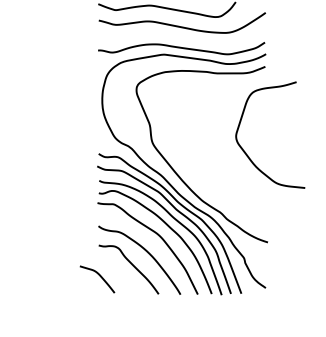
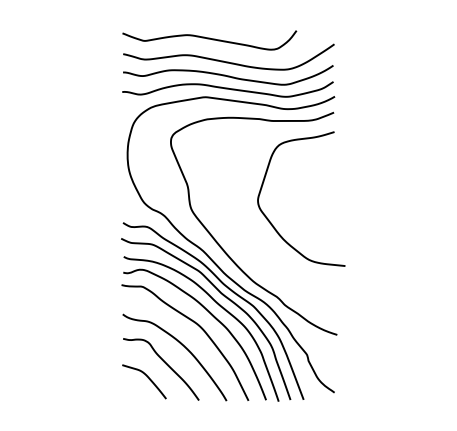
curve: (182, 37) -> (228, 75), added
curve: (247, 154) -> (272, 223), moved
curve: (100, 277) -> (148, 379), moved

